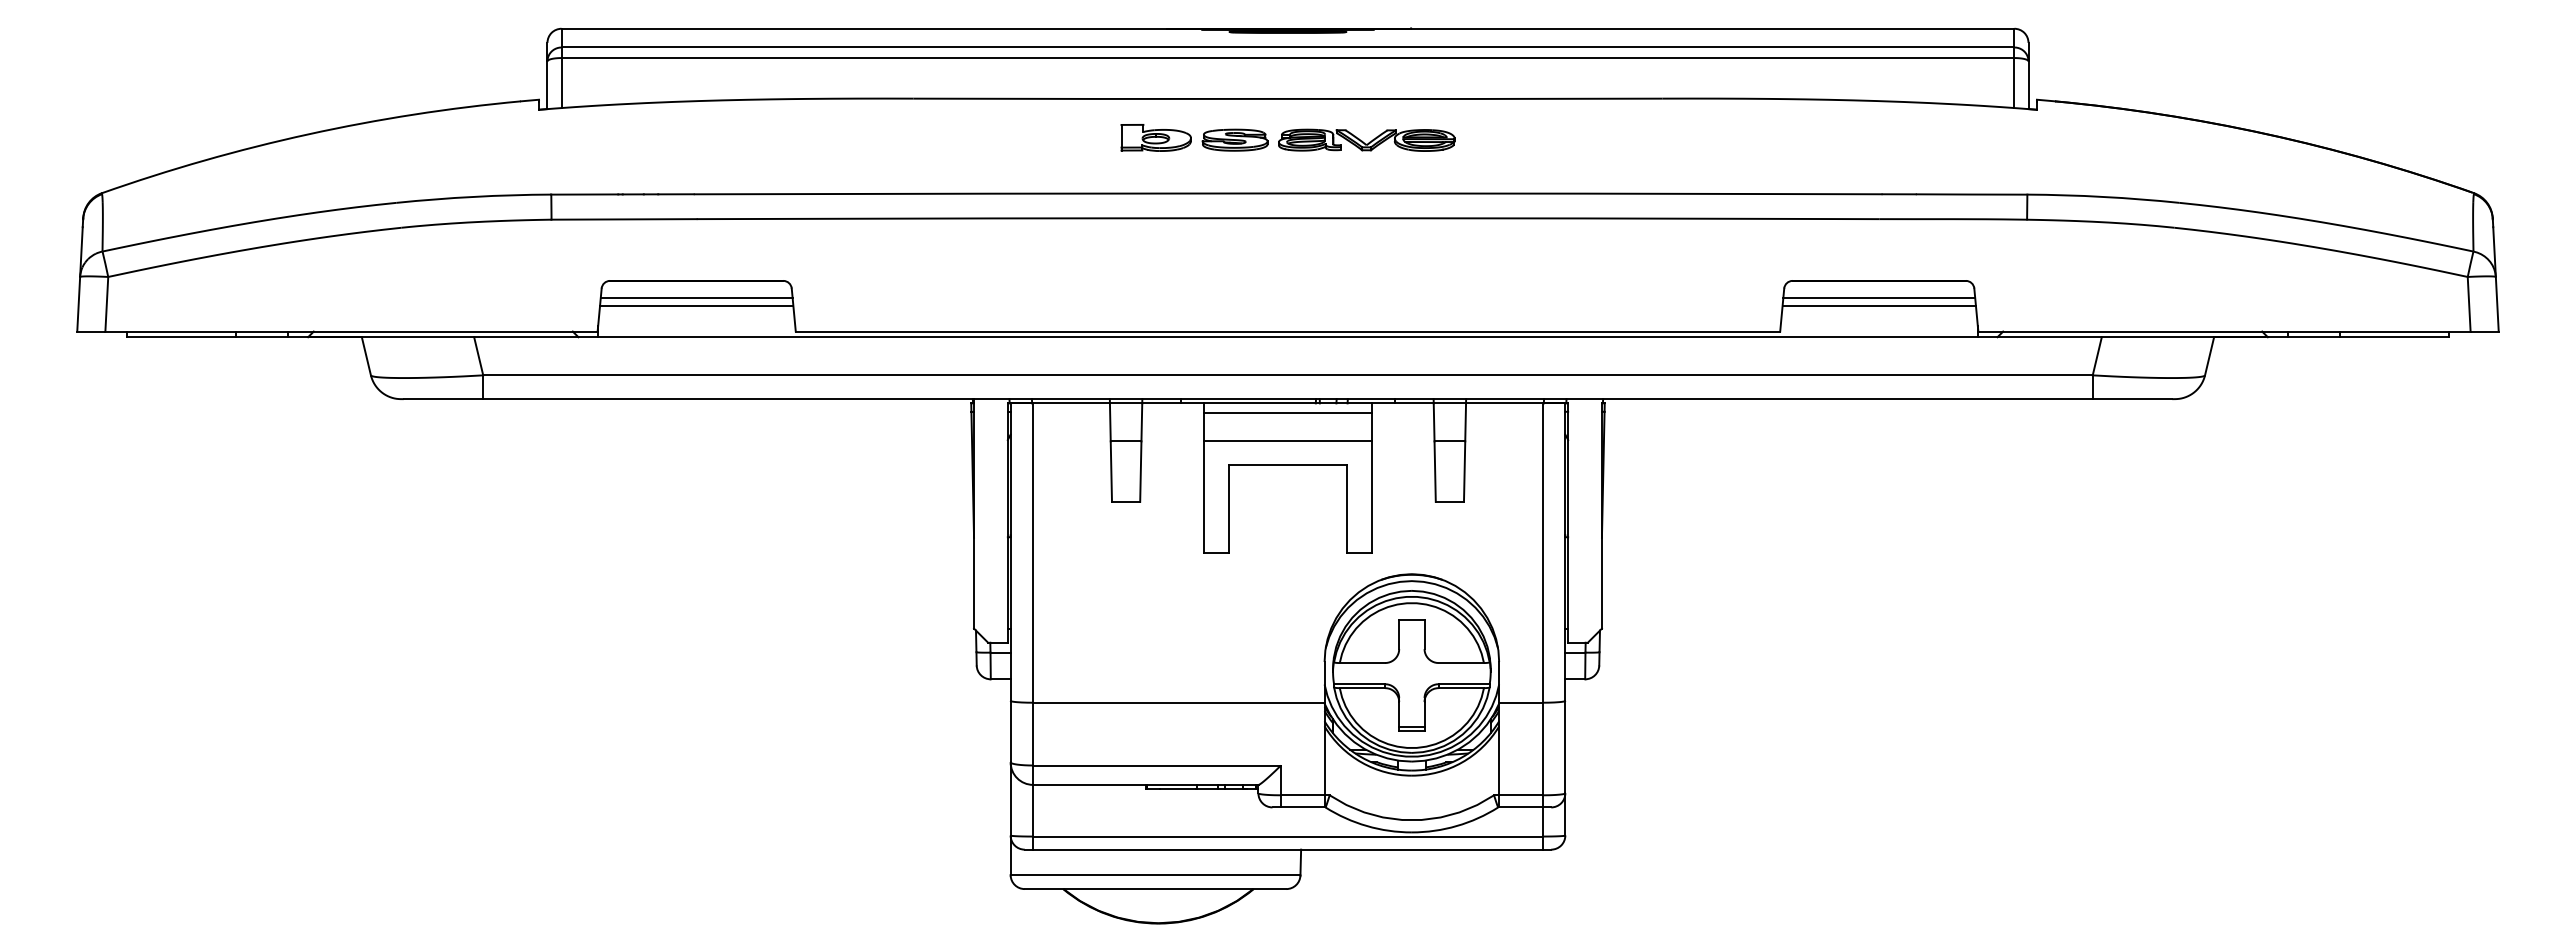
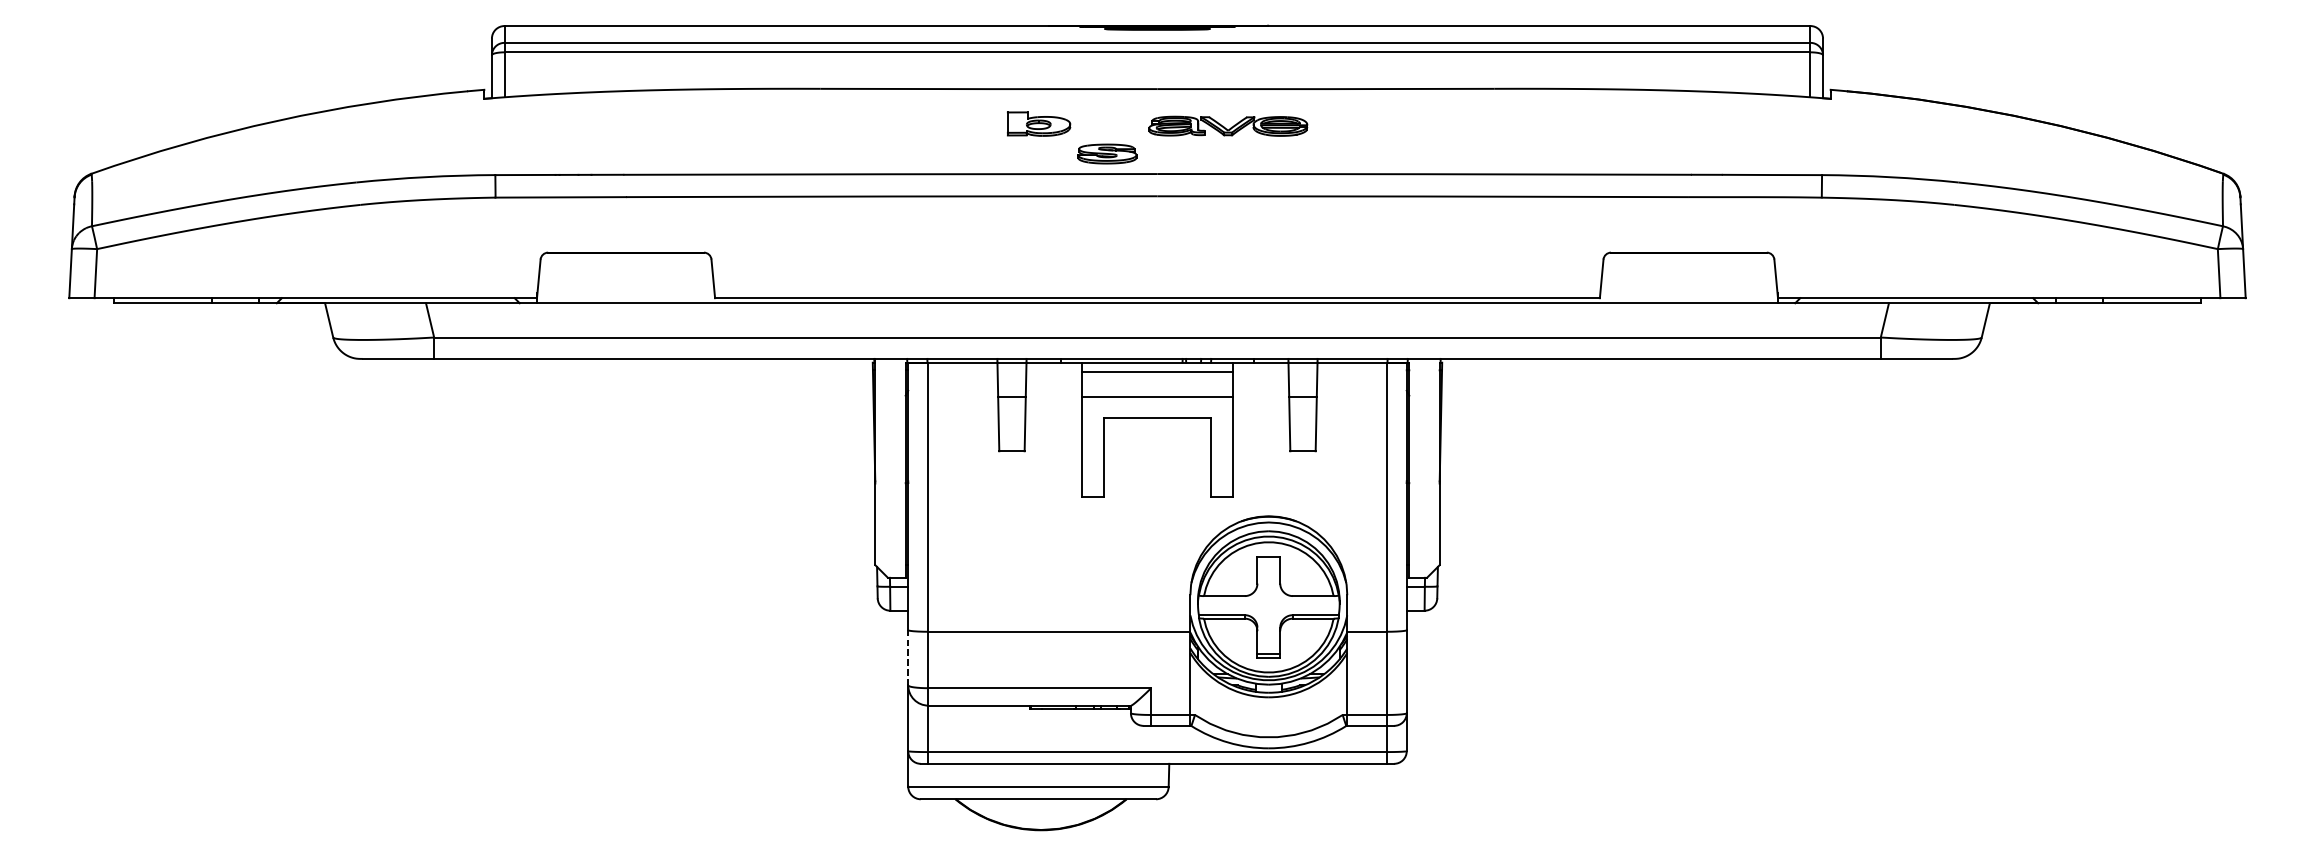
part: (1234, 139) -> (1106, 153), moved
line: (696, 297) -> (625, 267), removed
line: (1879, 297) -> (1689, 267), removed
line: (696, 306) -> (625, 275), removed
line: (1878, 306) -> (1688, 275), removed
line: (1010, 731) -> (908, 657), solid -> dashed

